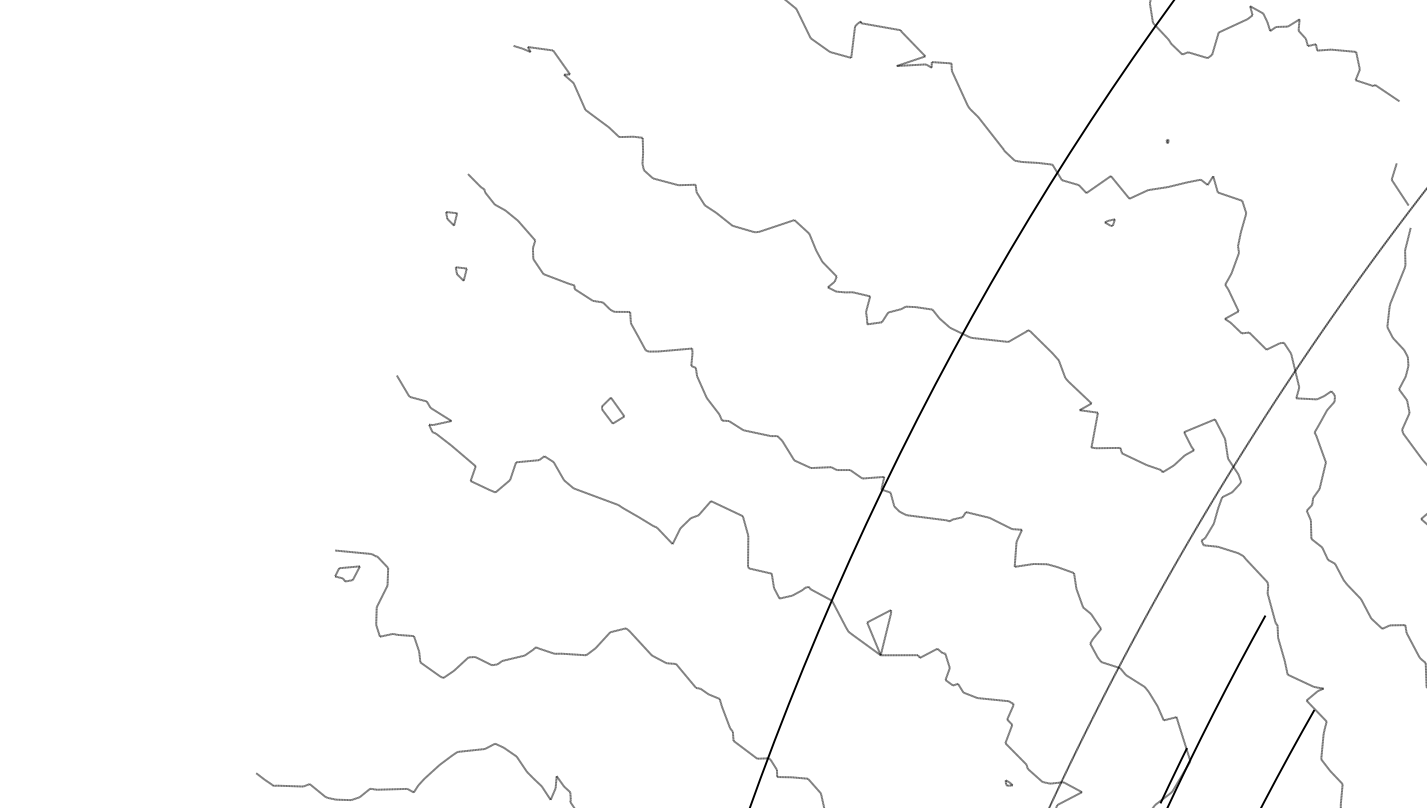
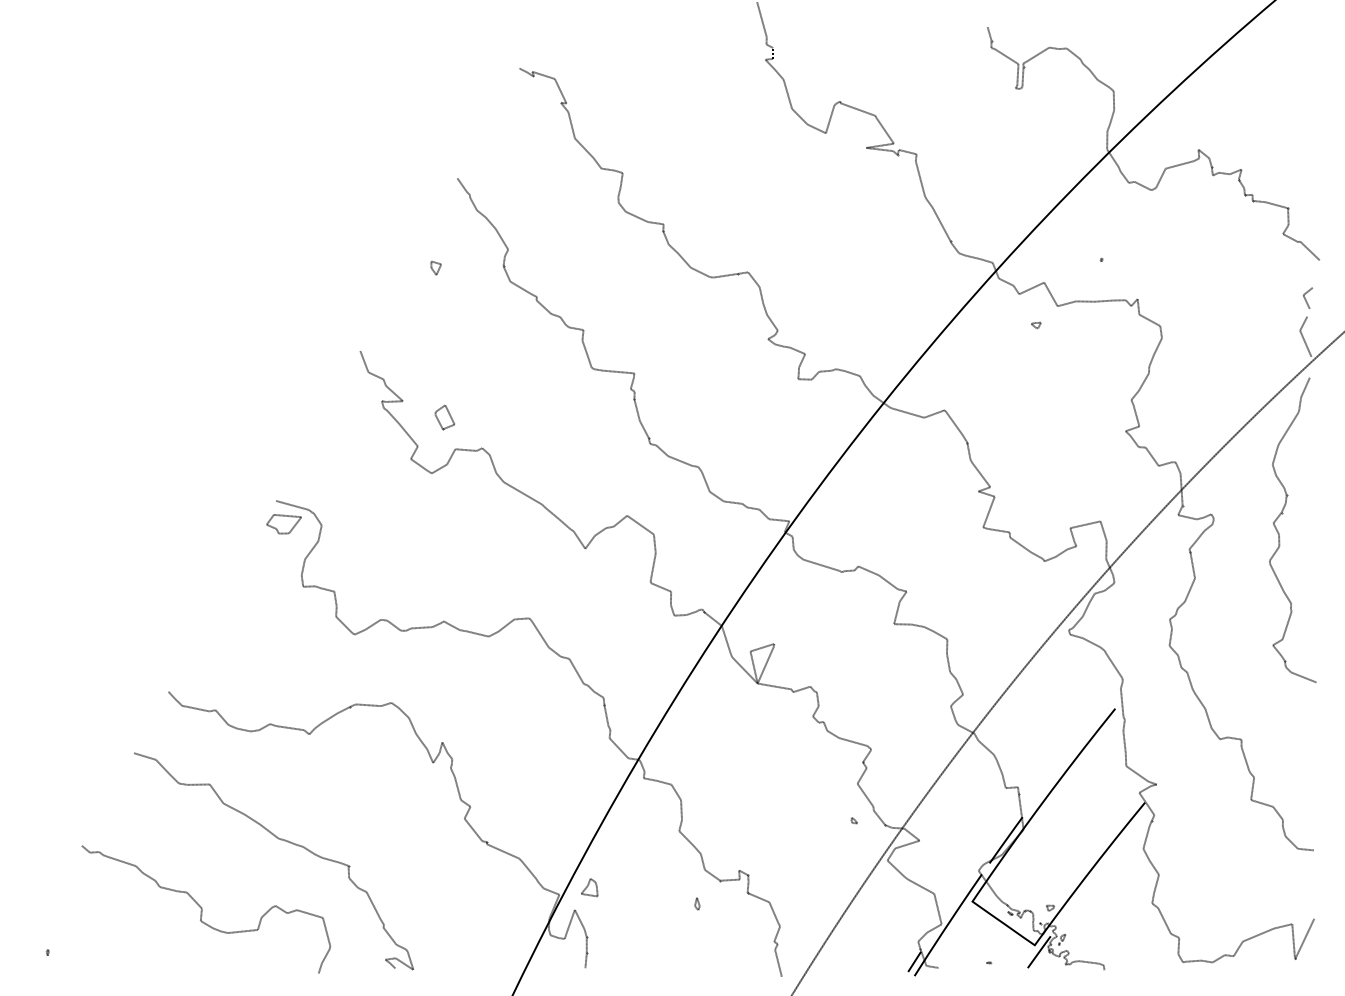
line: (1391, 143) -> (1305, 297), added
part: (451, 217) -> (435, 215), removed
part: (612, 410) -> (444, 417), moved
part: (347, 574) -> (283, 524), size x1.43

